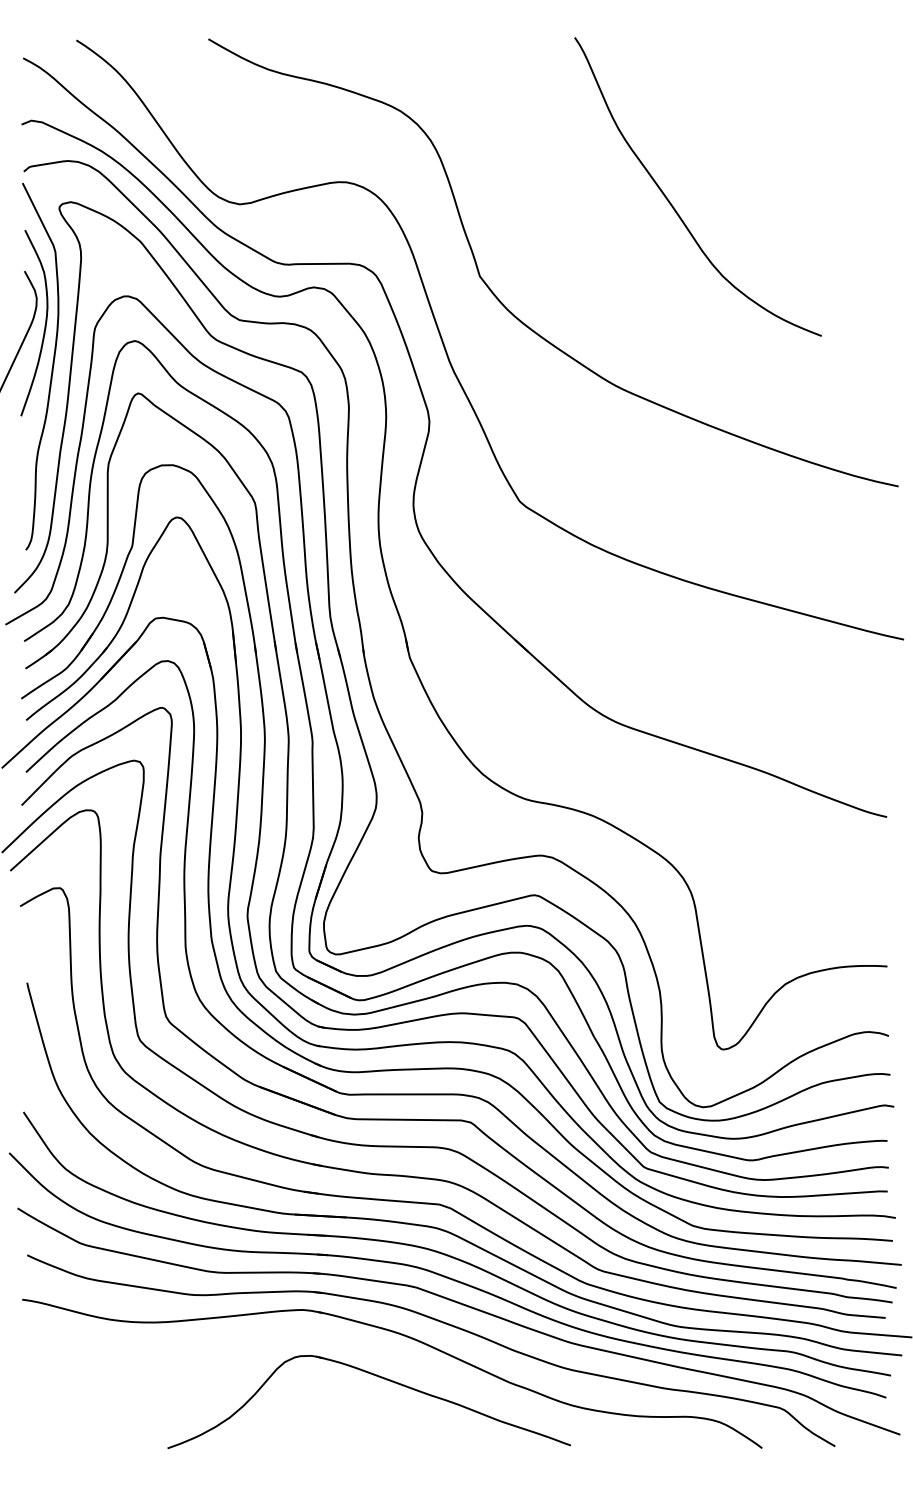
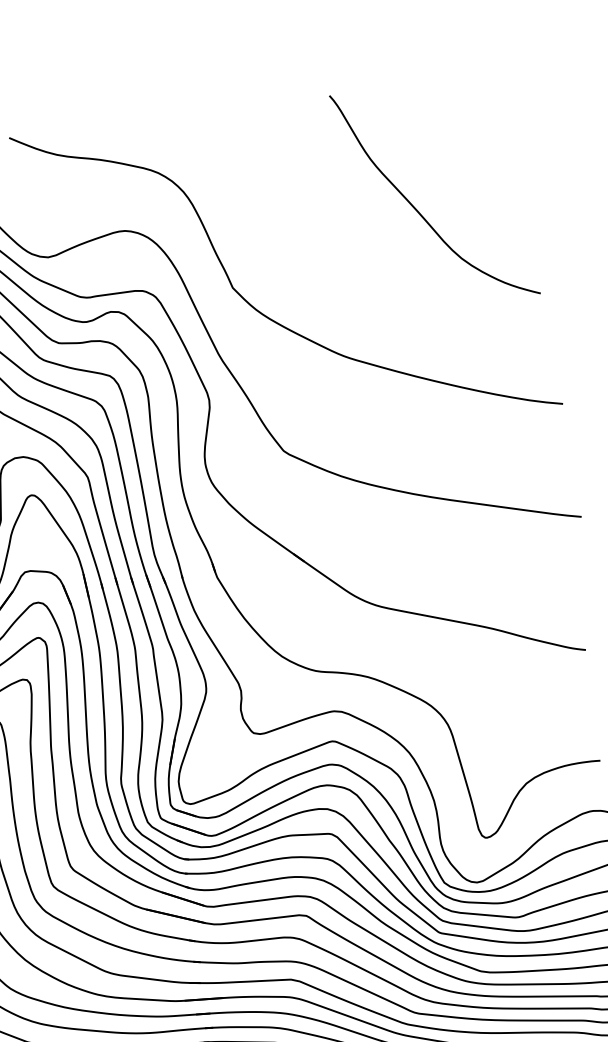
curve: (672, 204) -> (417, 210), moved

